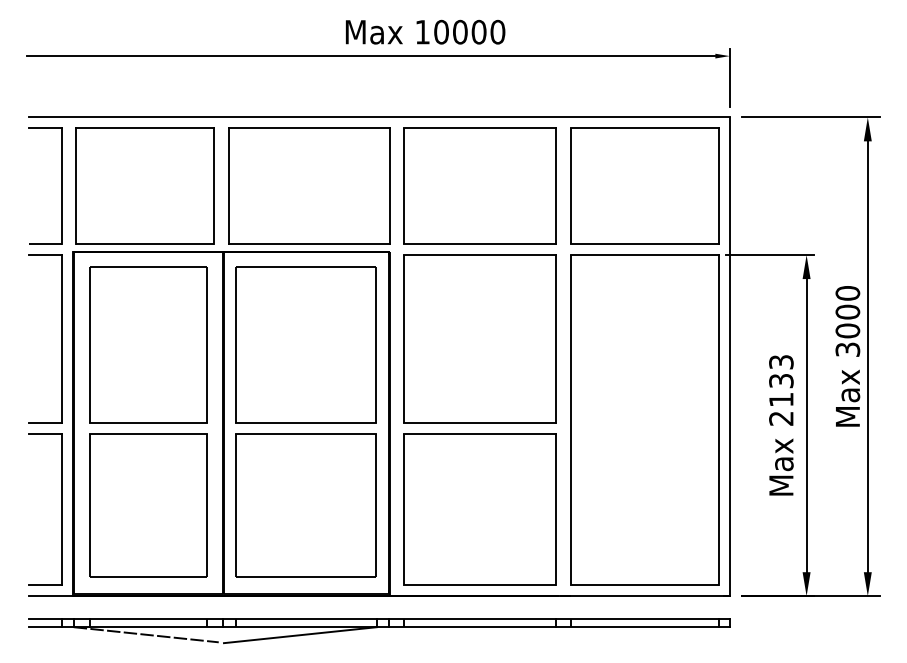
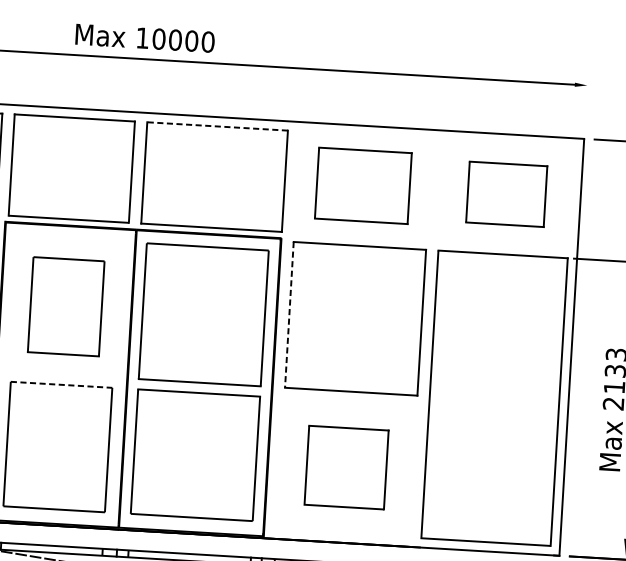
text: (425, 31) -> (145, 37), moved
line: (729, 77) -> (586, 104), removed
line: (309, 128) -> (217, 126), solid -> dashed
part: (479, 185) -> (362, 185), size x0.7
part: (644, 185) -> (506, 193), size x0.6
line: (404, 338) -> (289, 314), solid -> dashed
part: (148, 344) -> (66, 306), size x0.7
line: (148, 434) -> (61, 384), solid -> dashed
part: (479, 509) -> (345, 467), size x0.6

